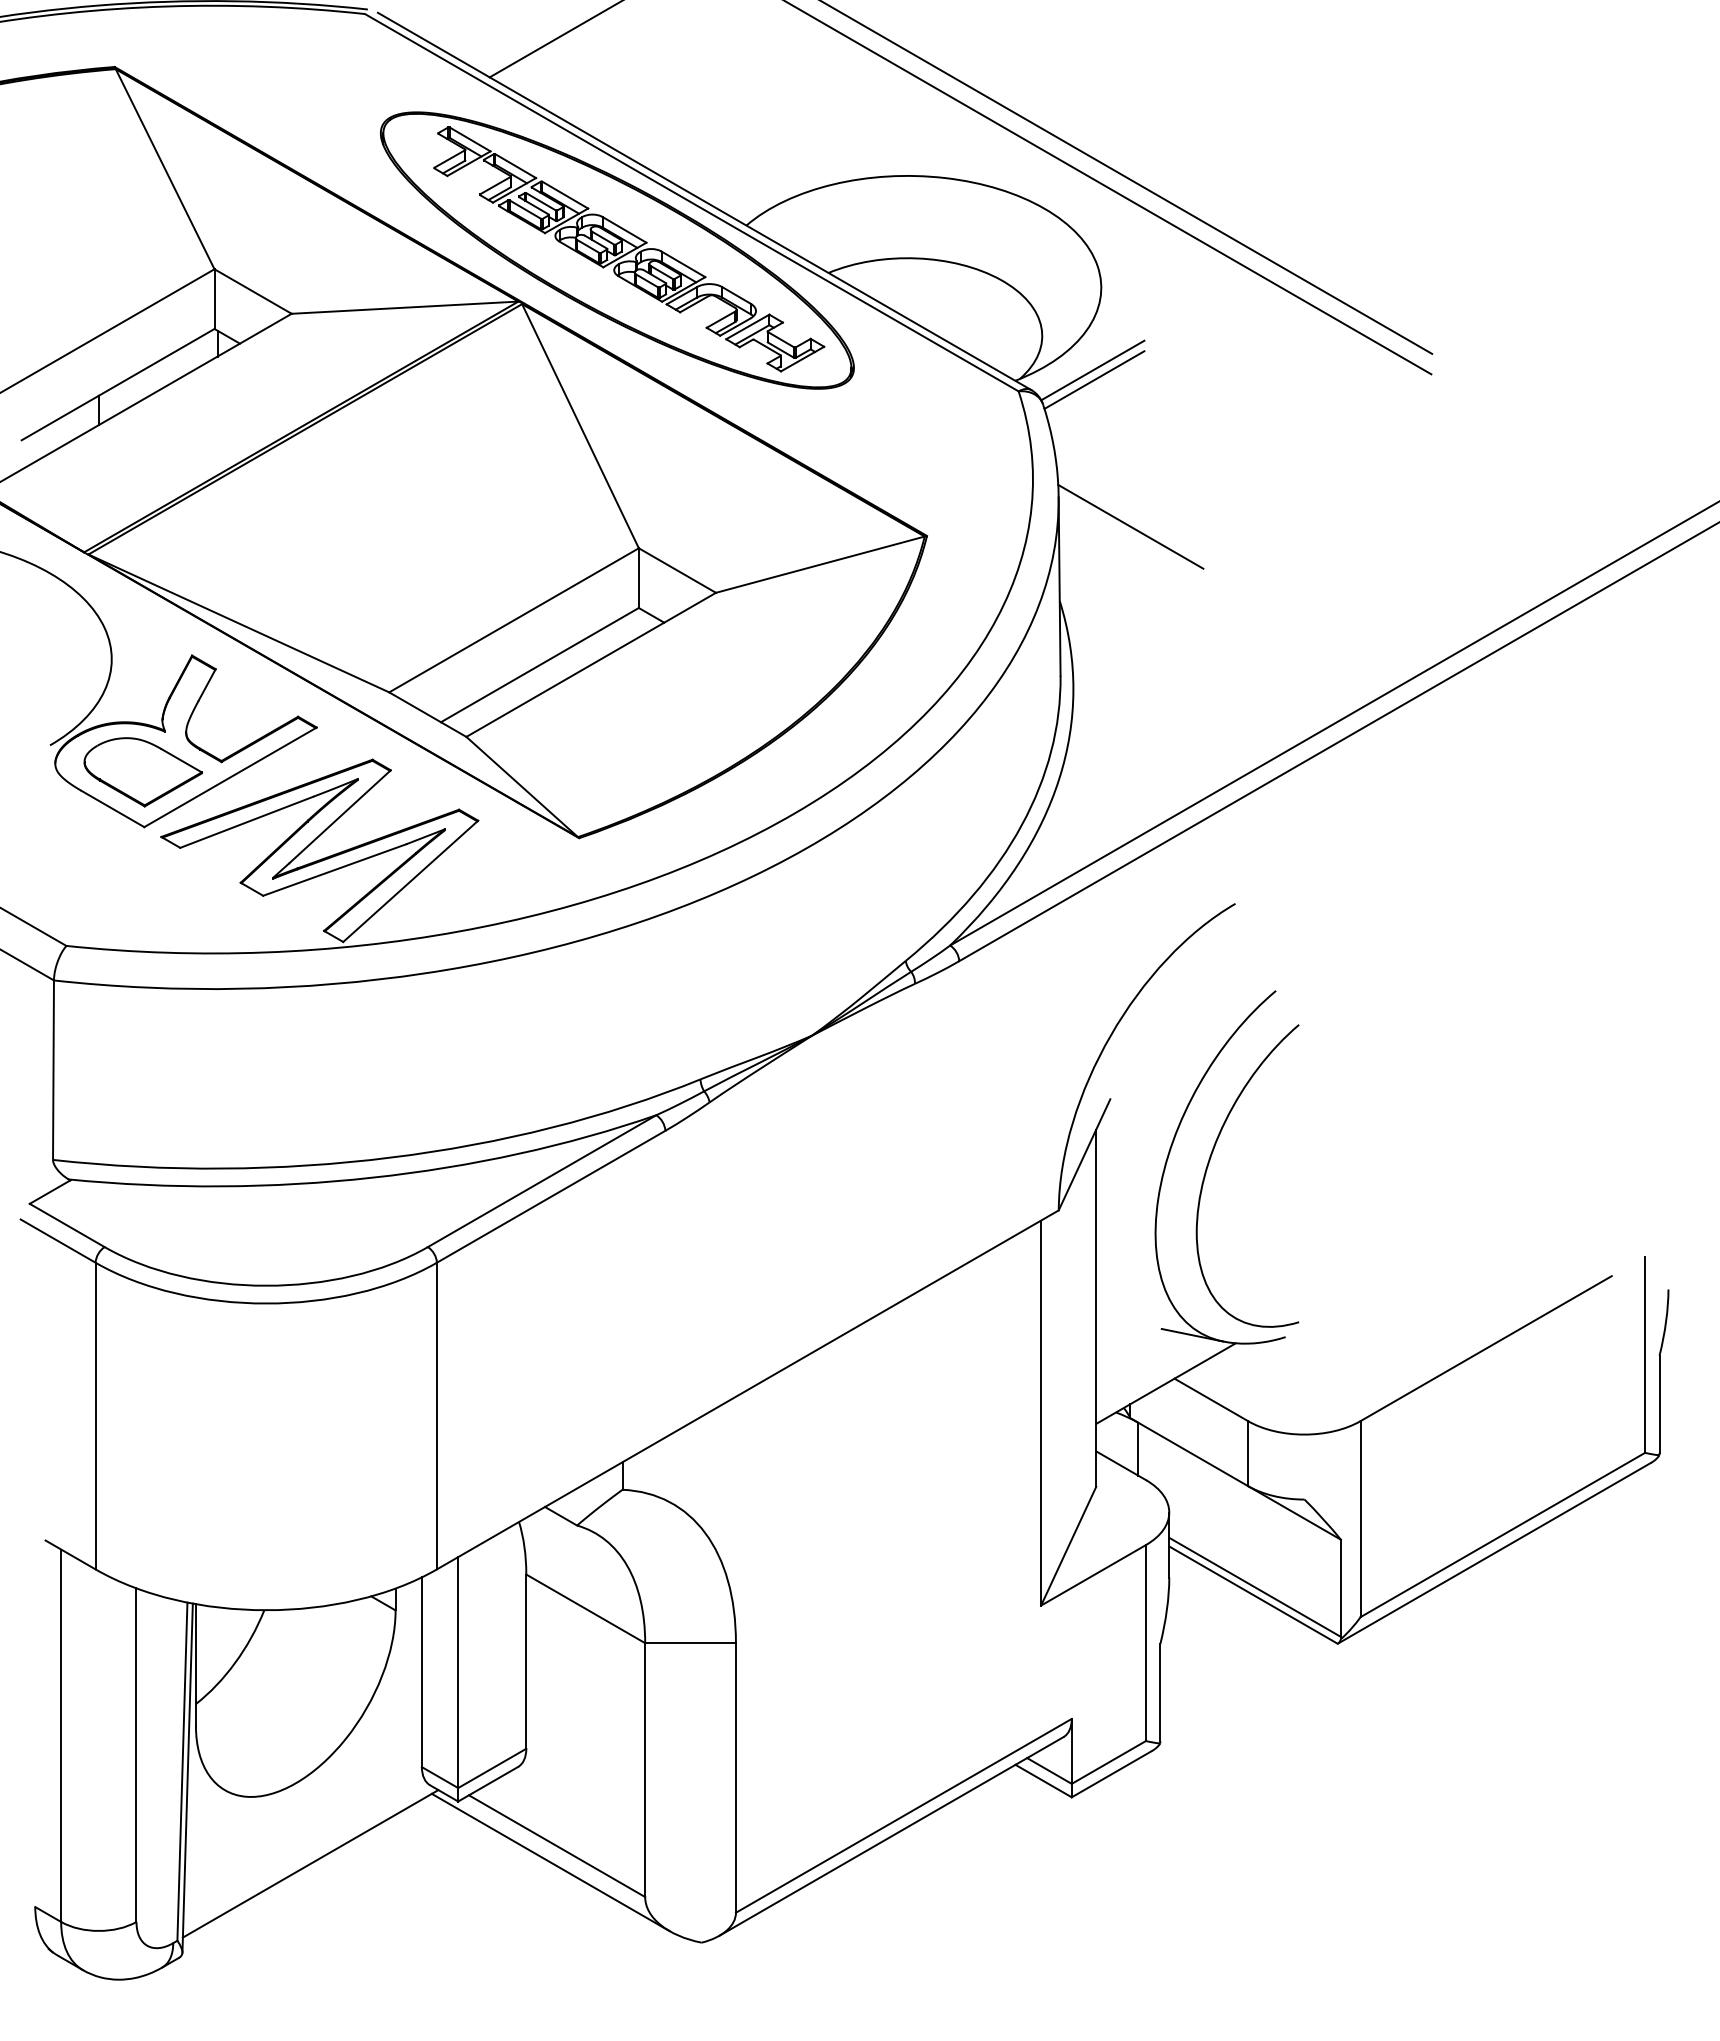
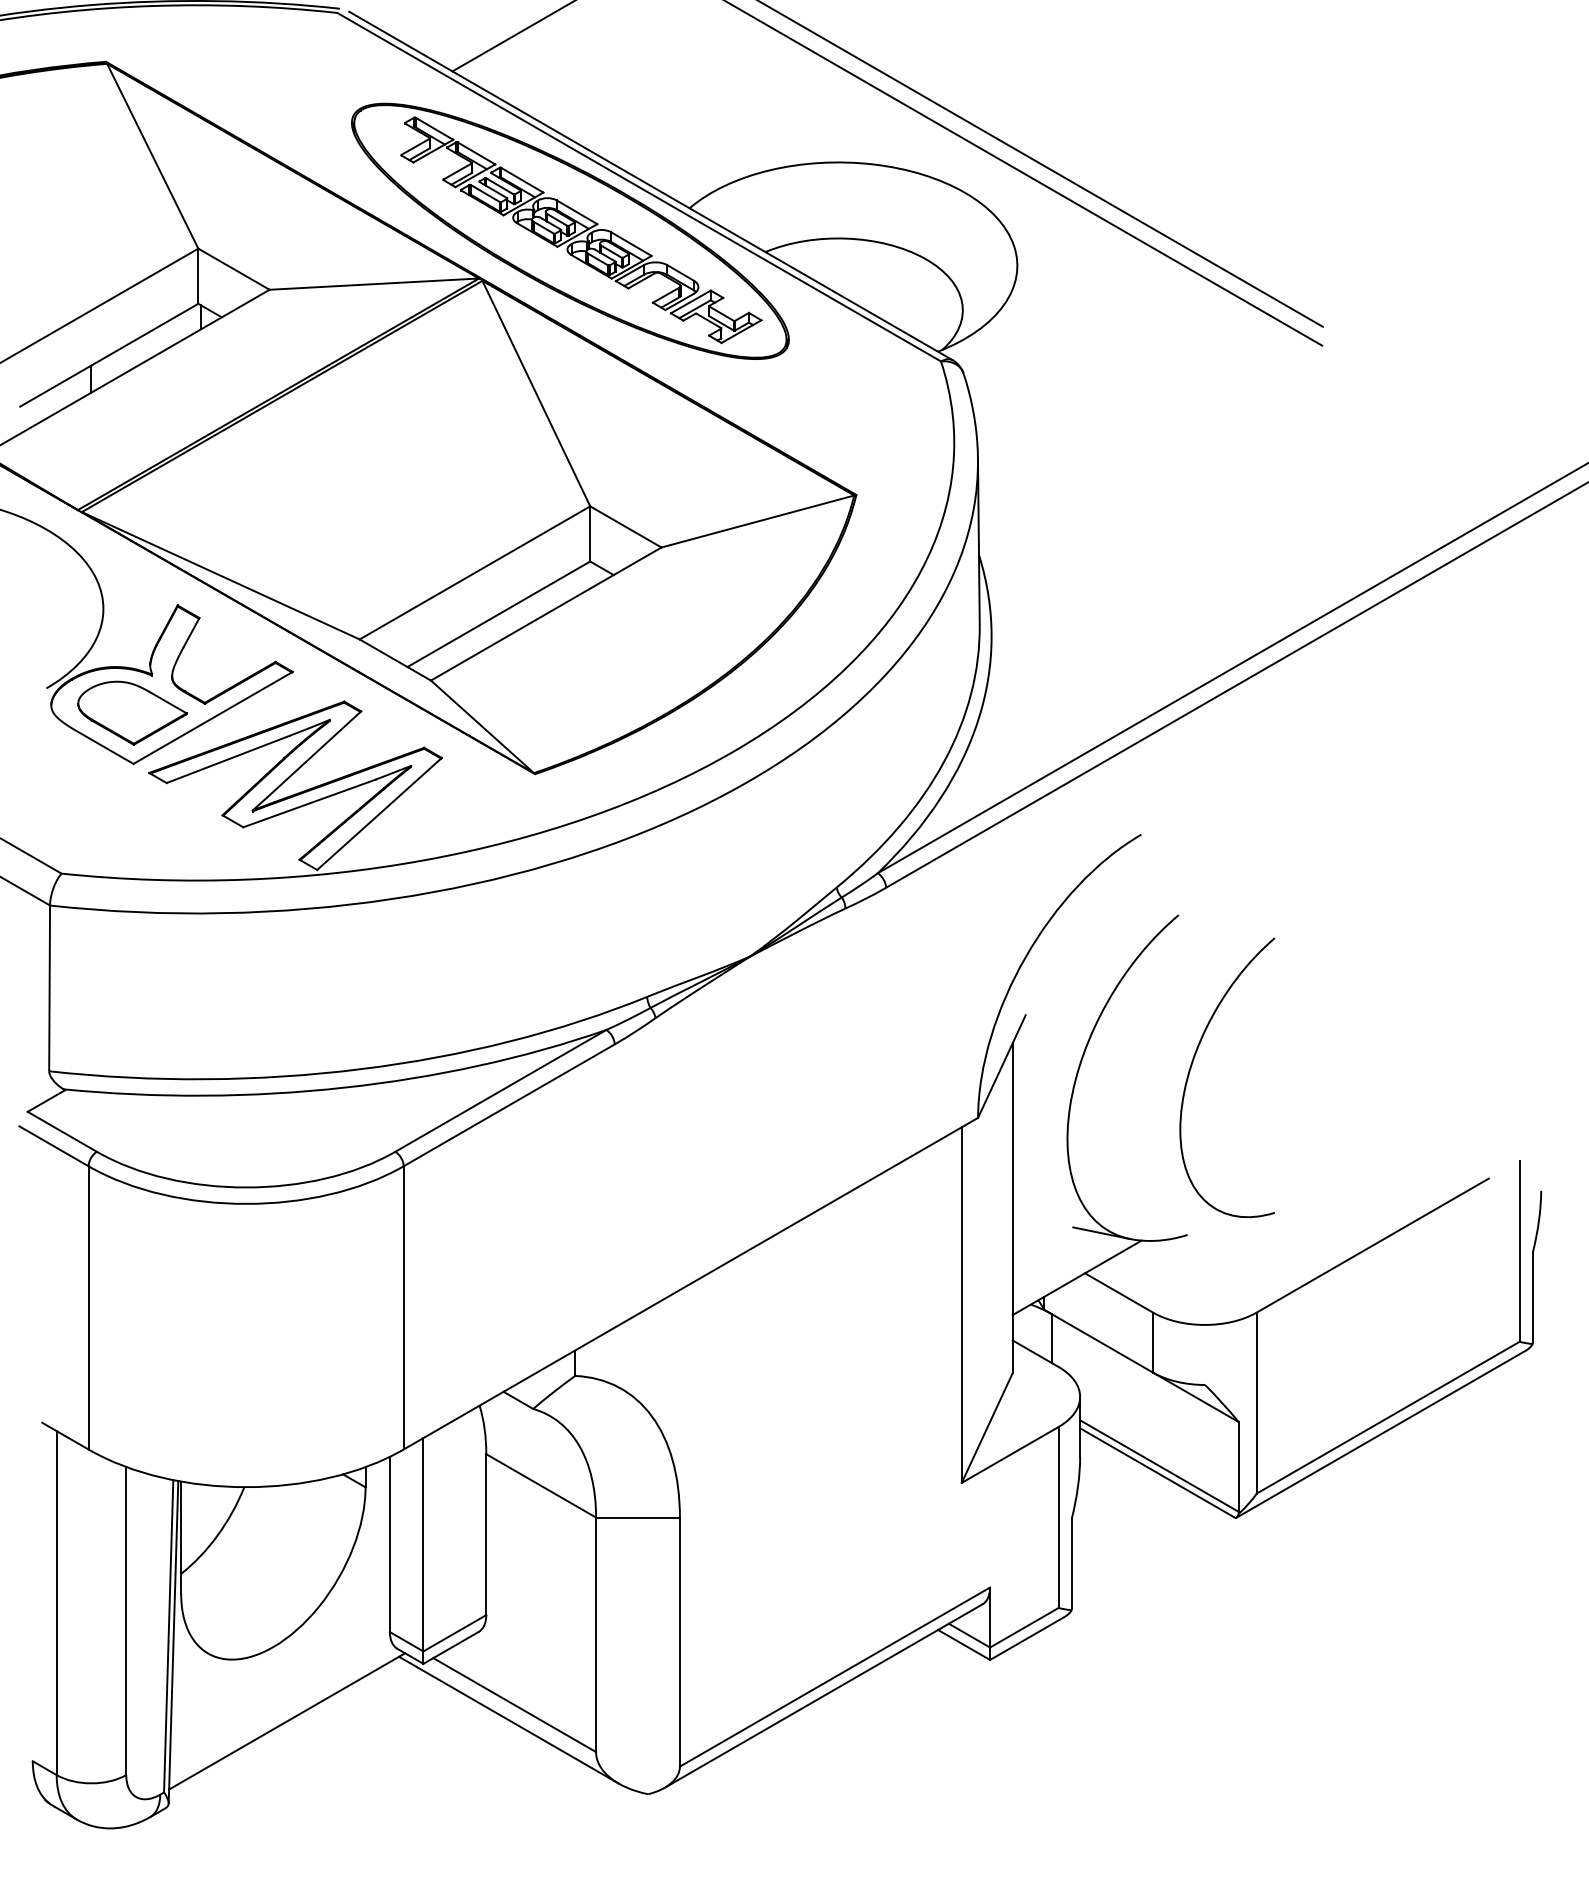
line: (1092, 370) -> (1009, 342), removed
line: (1094, 379) -> (1011, 350), removed
line: (1130, 526) -> (1044, 486), removed
curve: (1209, 1163) -> (1192, 1066), moved

